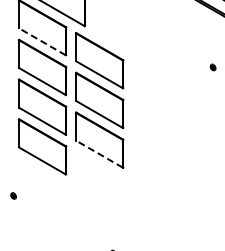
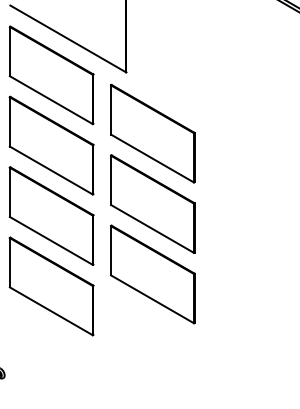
line: (41, 41) -> (49, 99), dashed -> solid
line: (99, 153) -> (152, 298), dashed -> solid

